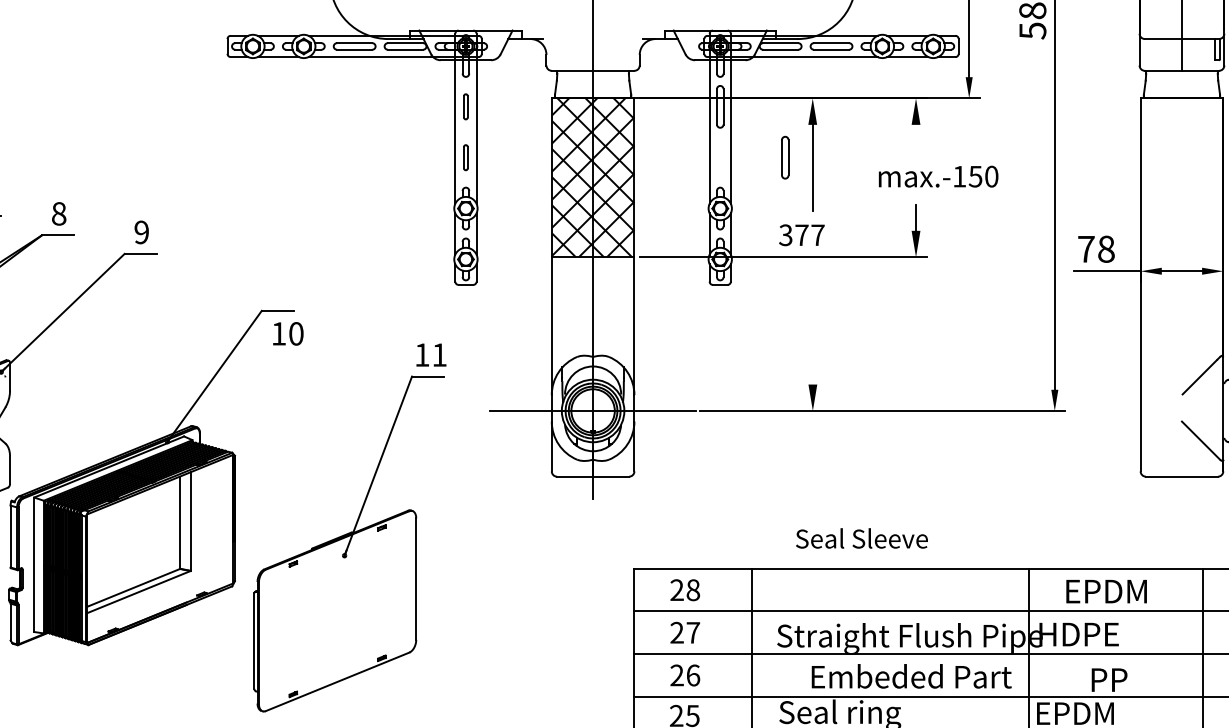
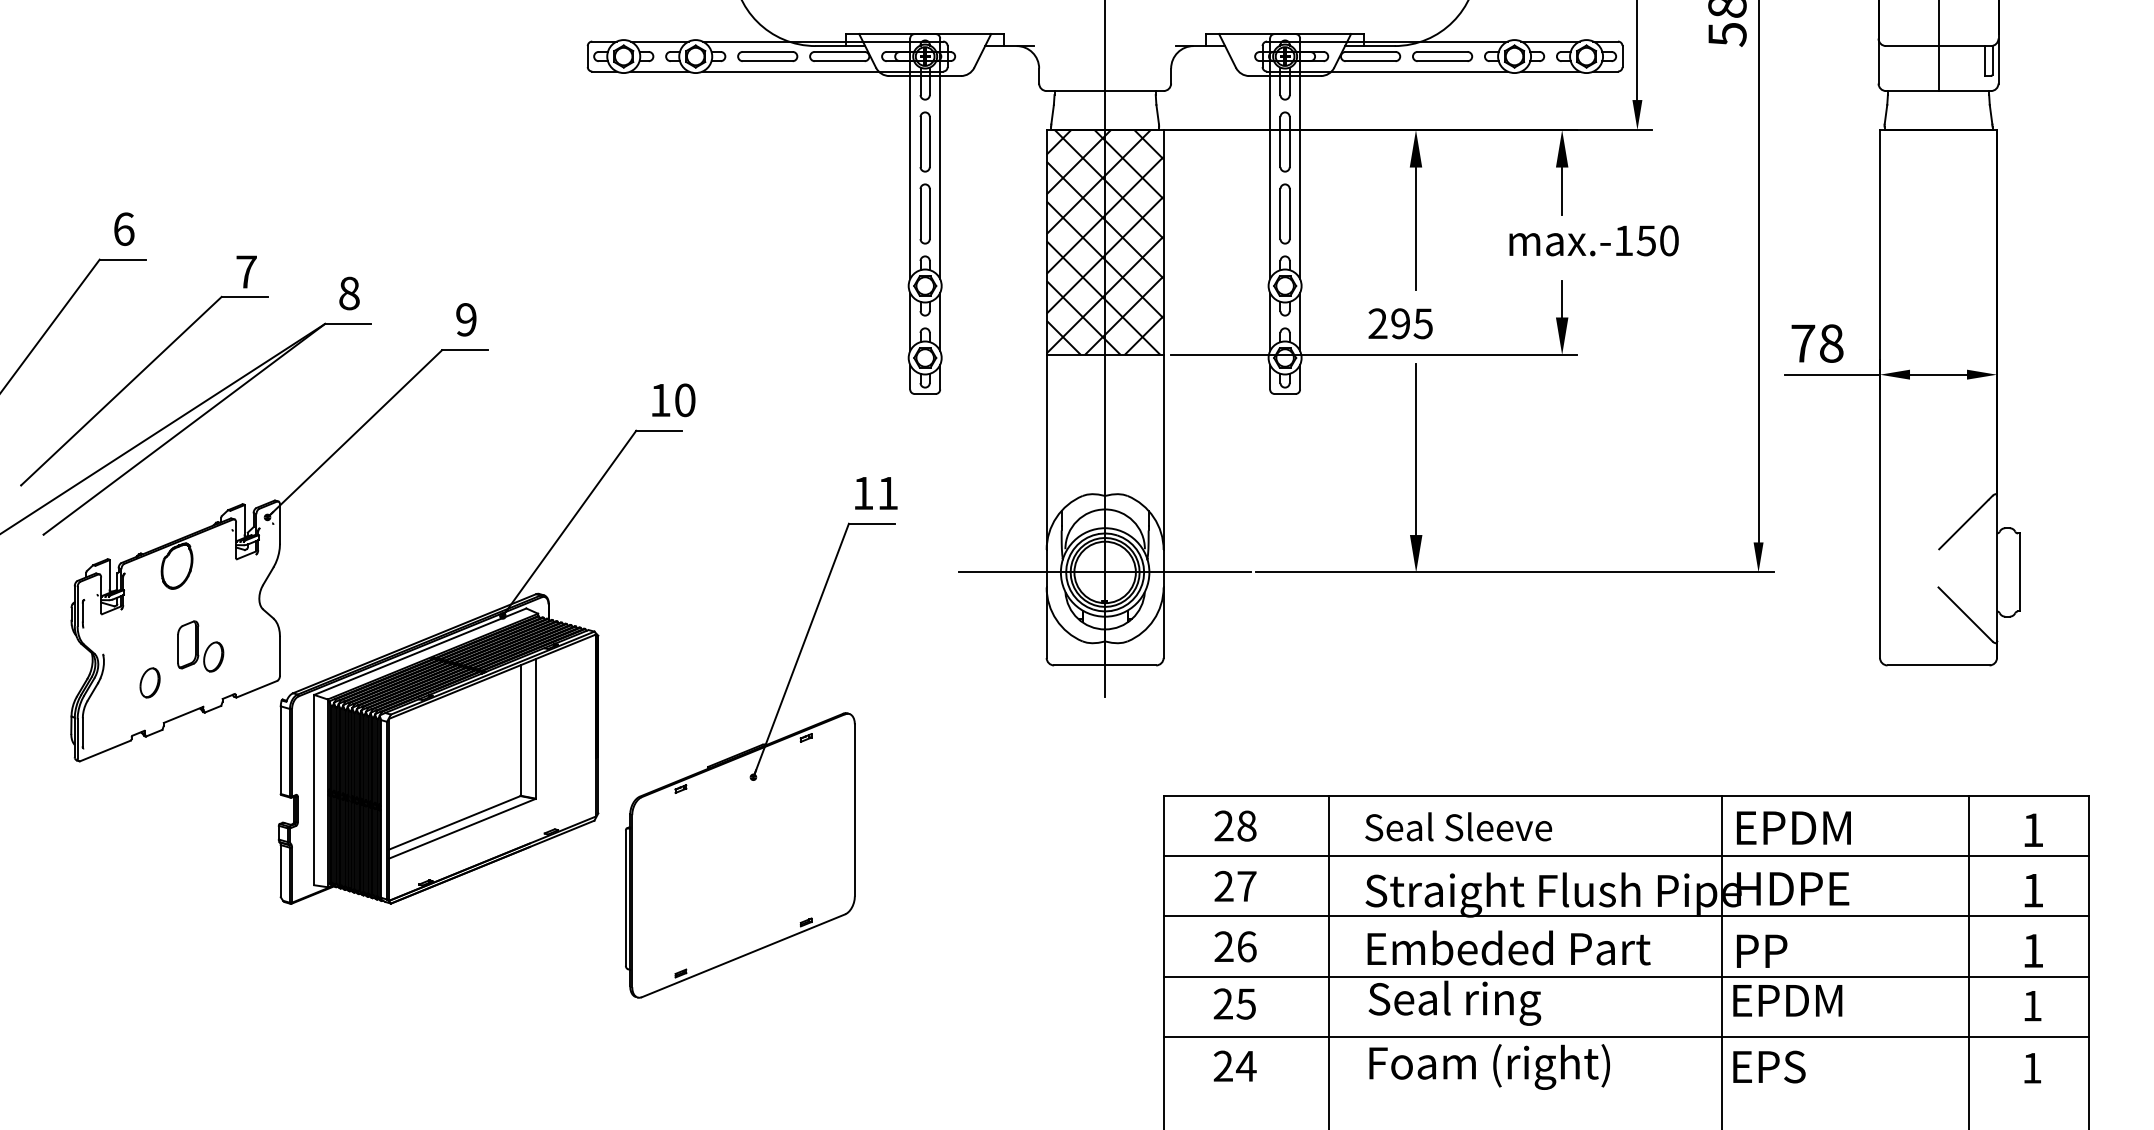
part: (465, 106) -> (924, 141), size x1.67
line: (916, 141) -> (1562, 190), added
part: (465, 157) -> (924, 213), size x1.67
part: (784, 157) -> (1284, 213), moved
text: (801, 235) -> (1400, 323), 377 -> 295
line: (812, 323) -> (1415, 448), added
text: (288, 334) -> (673, 400), moved
text: (861, 538) -> (1458, 826), moved
text: (1106, 591) -> (1793, 827), moved
text: (911, 675) -> (1508, 947), moved
text: (1109, 679) -> (1762, 950), moved

